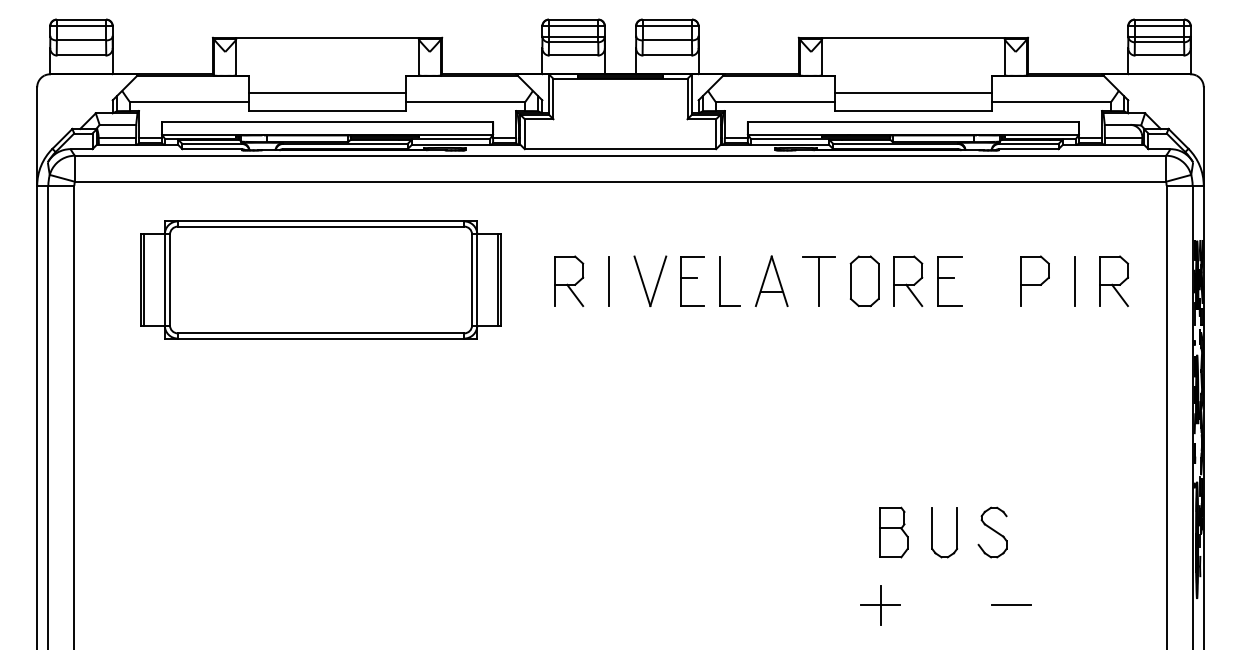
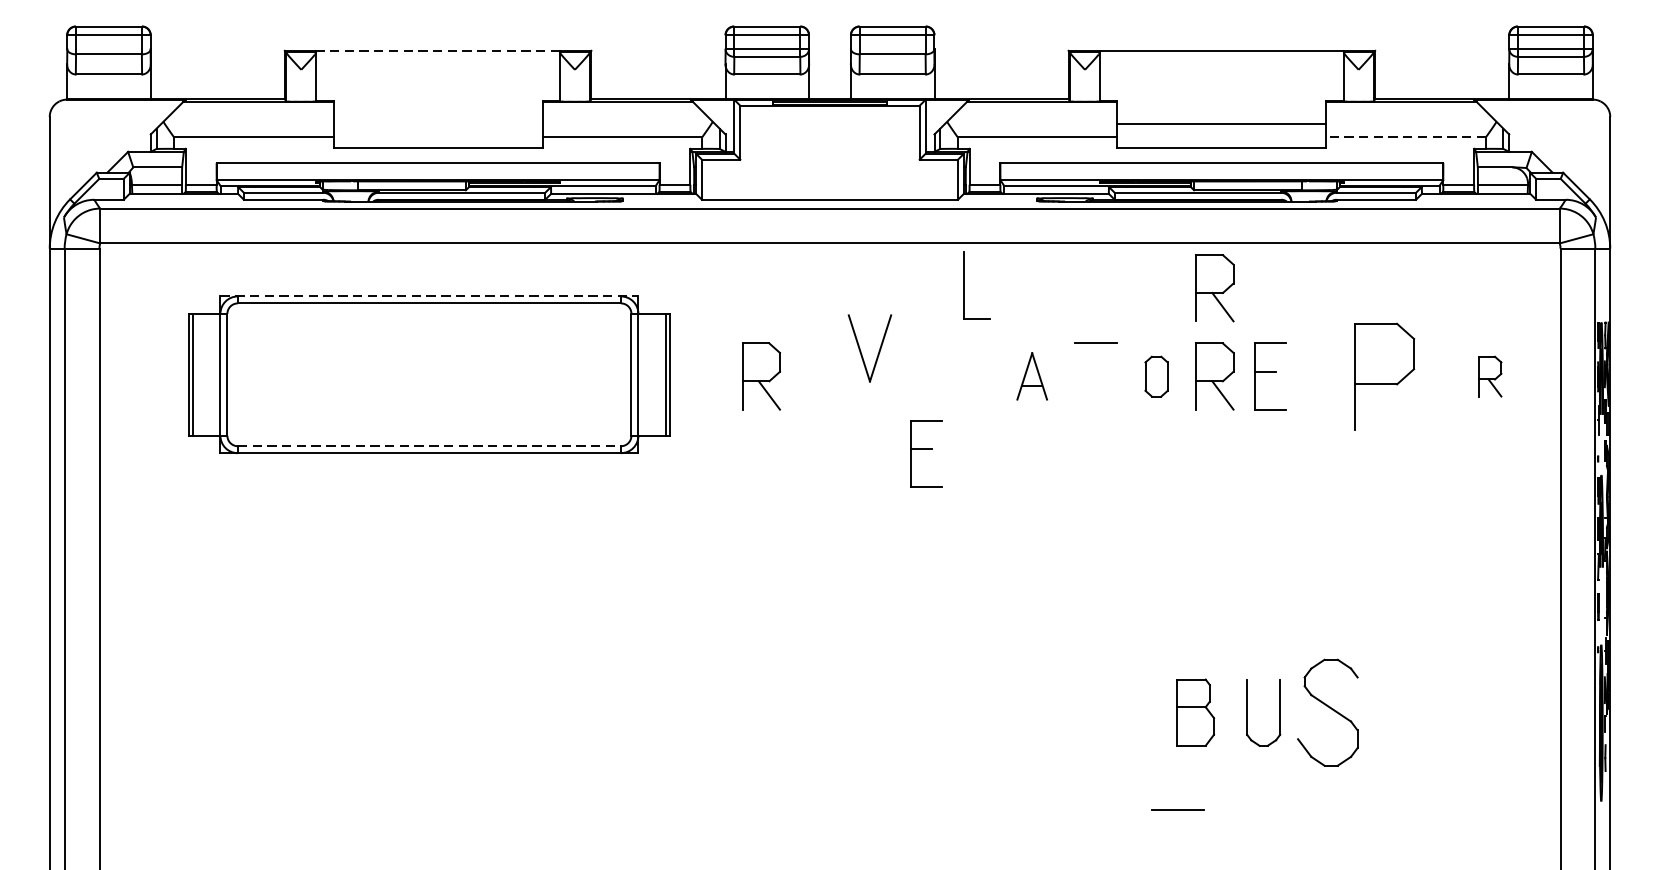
line: (327, 38) -> (438, 51), solid -> dashed
line: (327, 92) -> (438, 123), removed
line: (1051, 102) -> (1406, 137), solid -> dashed
part: (908, 214) -> (1215, 287), added
line: (321, 221) -> (430, 296), solid -> dashed
part: (771, 280) -> (1031, 375), size x0.7
part: (1034, 280) -> (1383, 375), size x1.6
line: (609, 281) -> (815, 376), removed
part: (692, 281) -> (926, 454), moved
part: (720, 281) -> (963, 285), moved
line: (819, 281) -> (1096, 376), removed
part: (864, 281) -> (1156, 376), size x0.6
line: (1075, 281) -> (1438, 376), removed
part: (1113, 281) -> (1489, 376), size x0.6
part: (644, 283) -> (862, 351), moved
line: (321, 333) -> (430, 446), solid -> dashed
part: (992, 532) -> (1327, 712), size x1.6
line: (880, 605) -> (1177, 810), removed
line: (1010, 605) -> (1351, 810), removed

